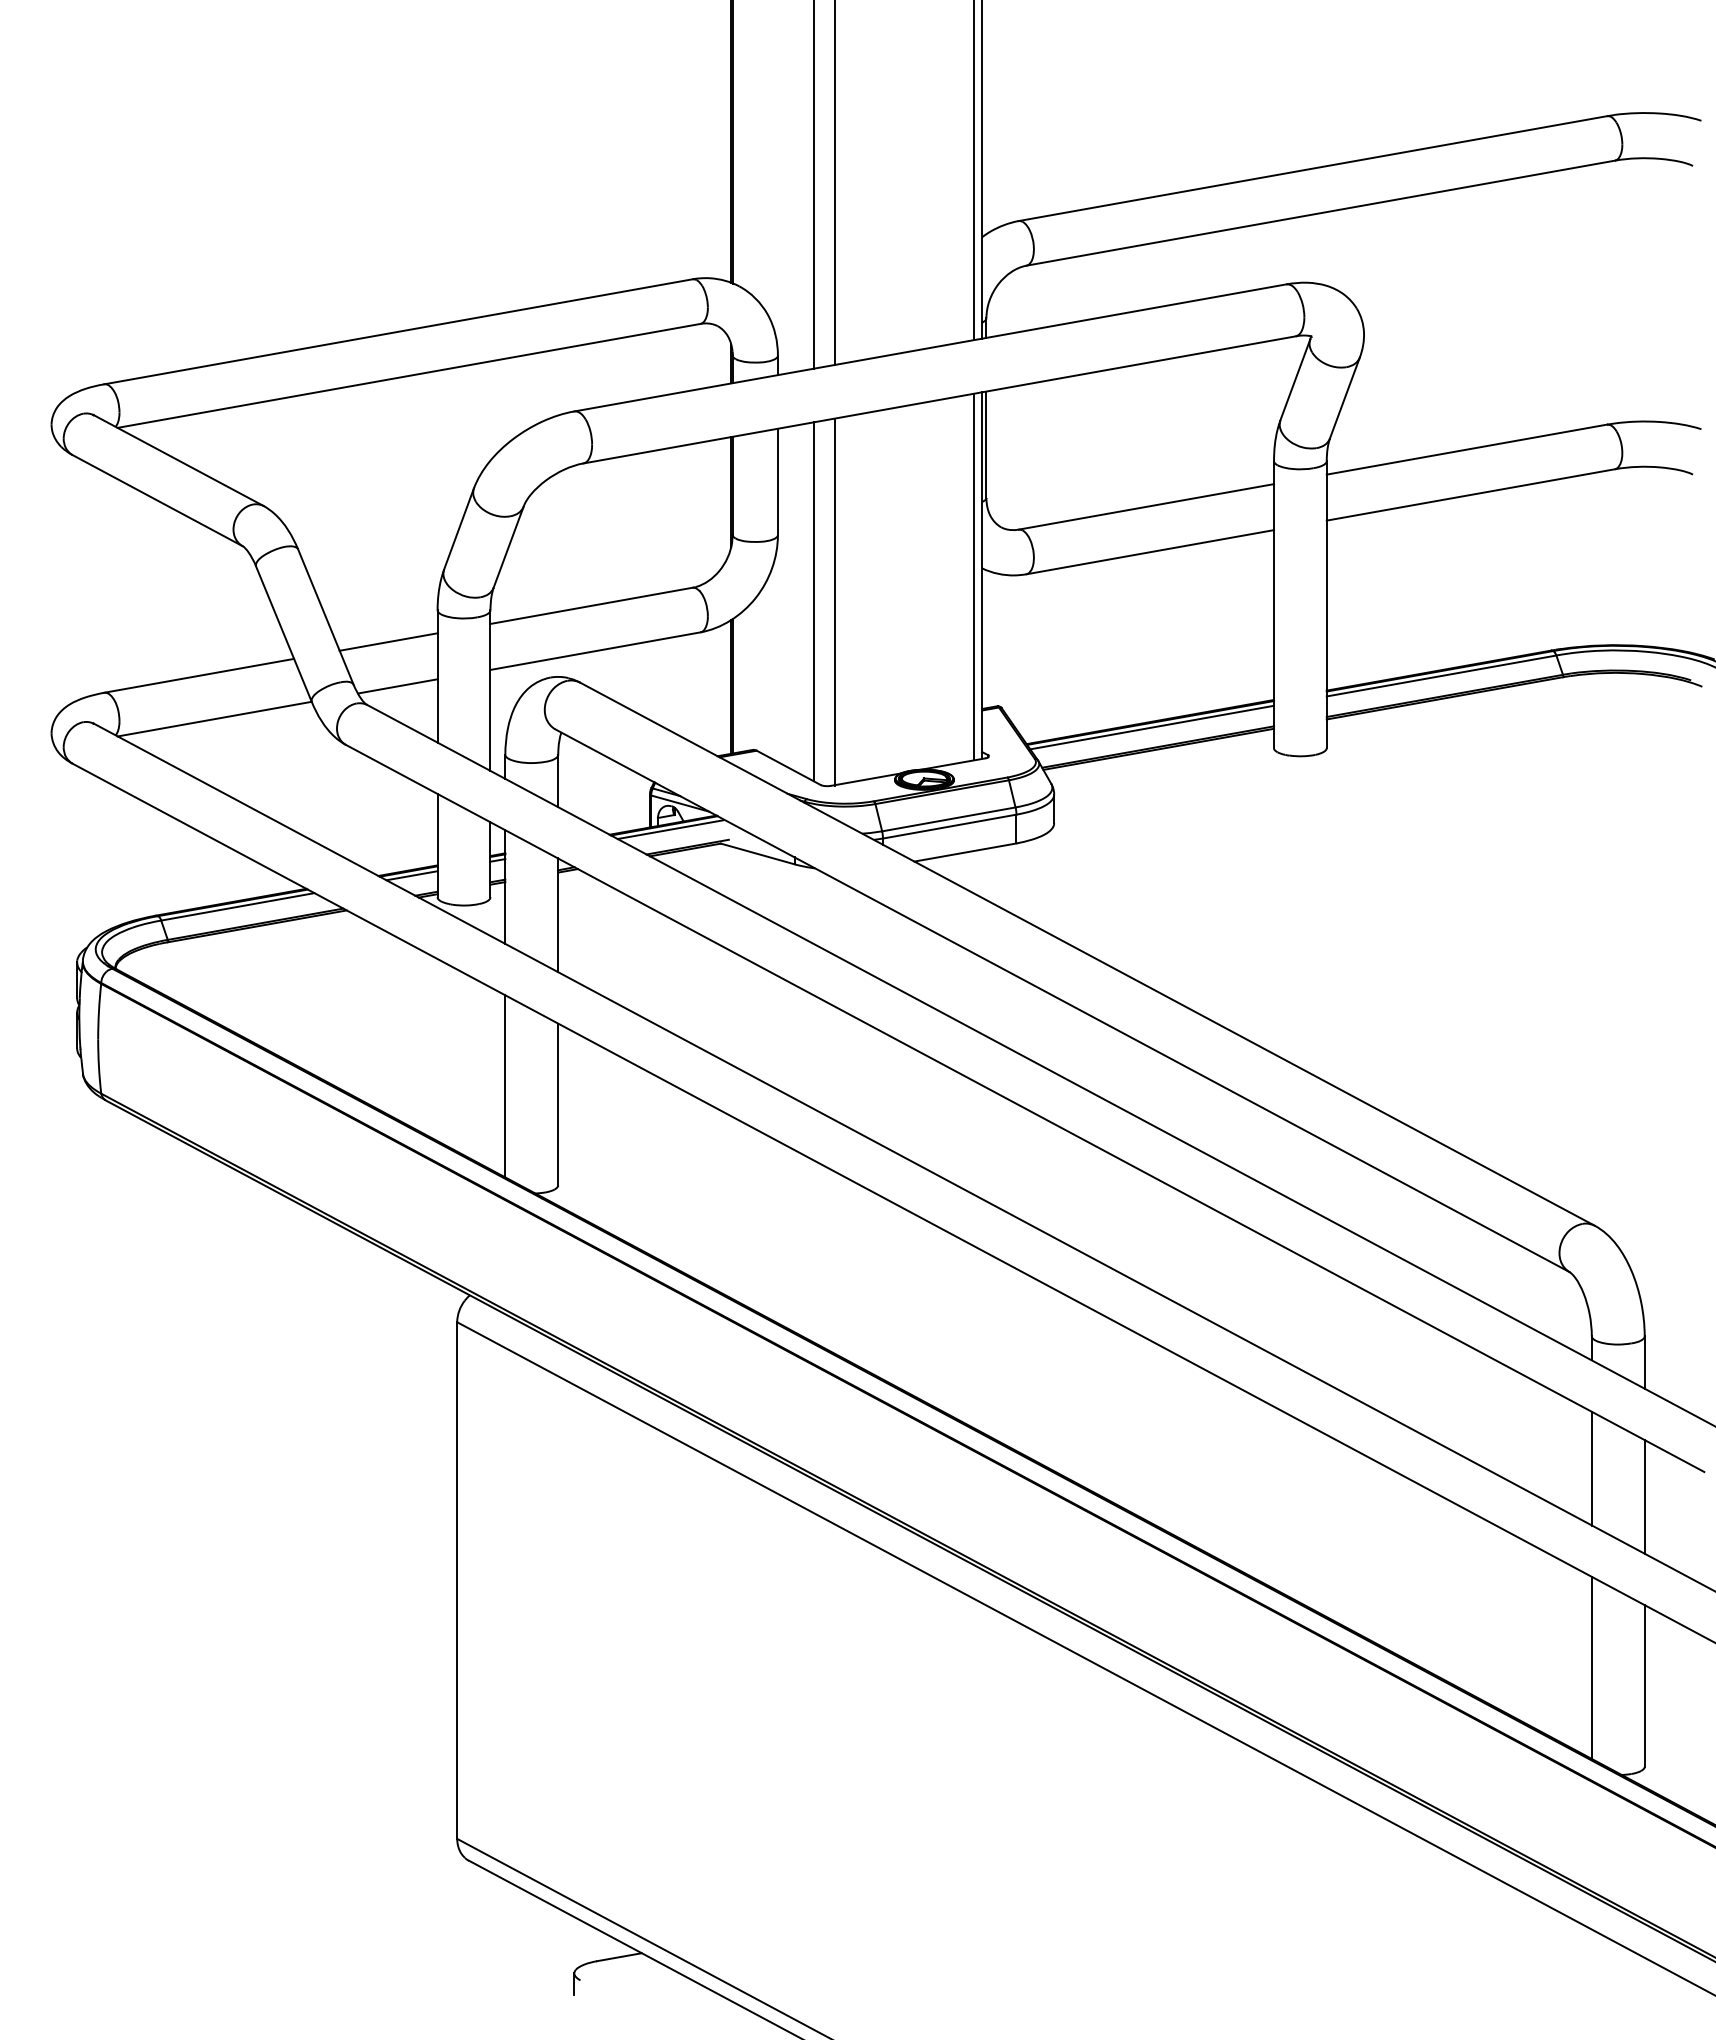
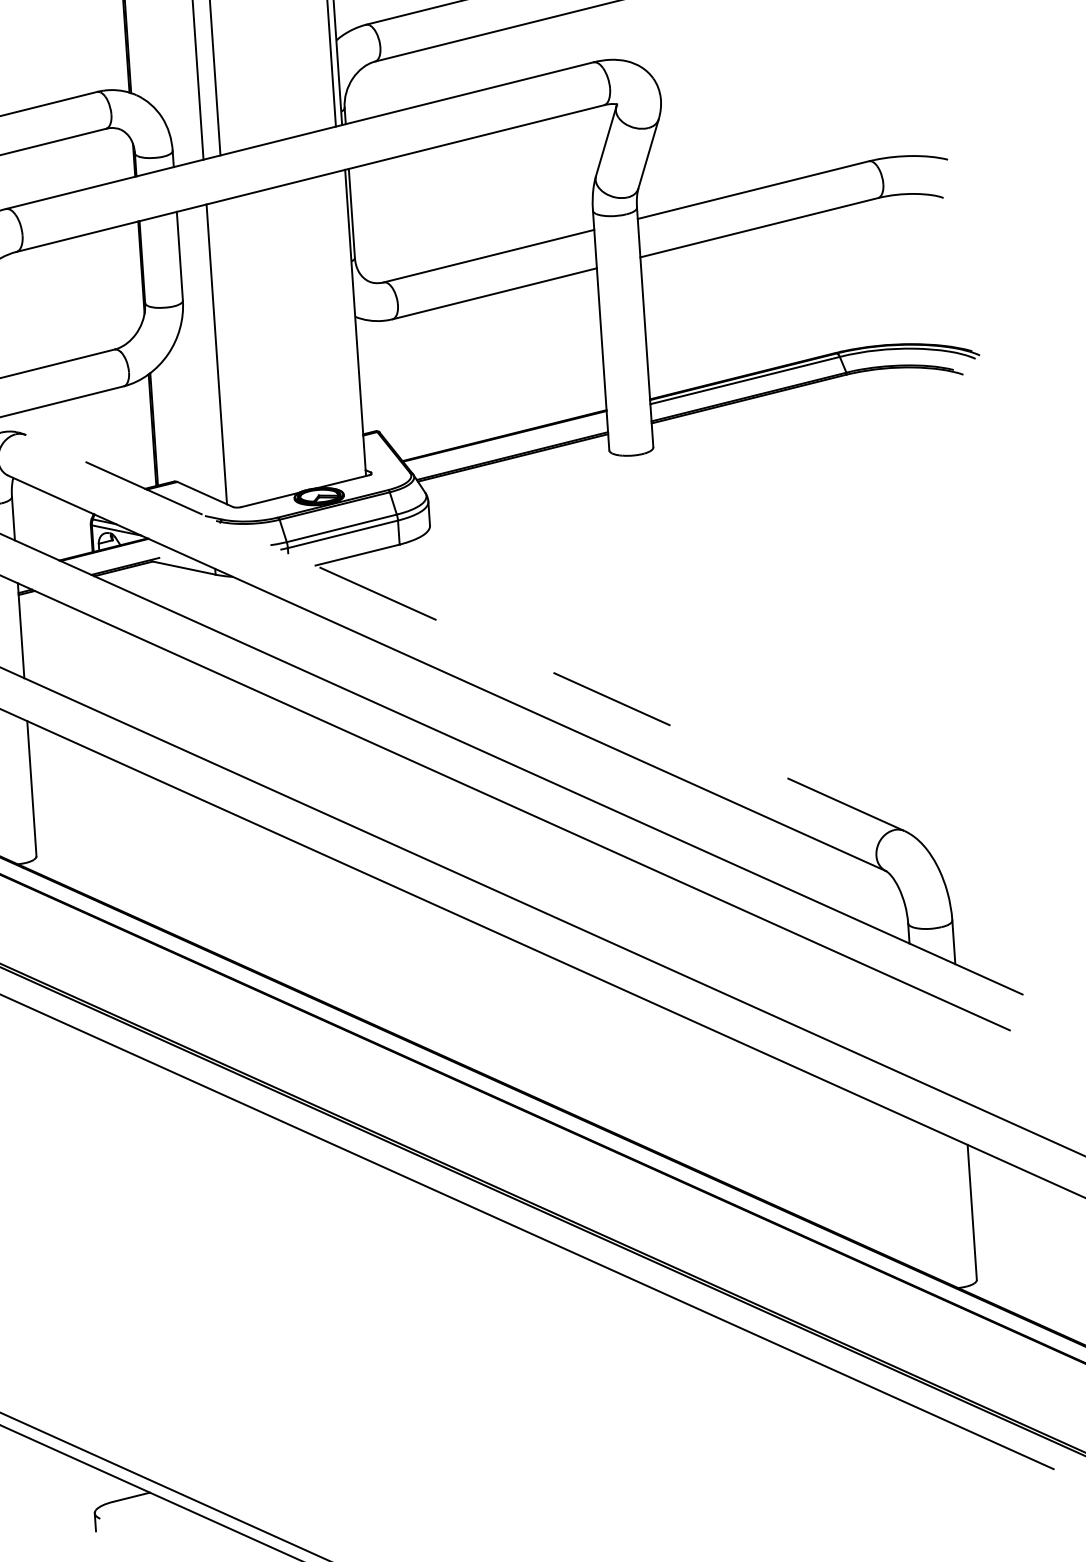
line: (974, 576) -> (349, 324), removed
line: (834, 601) -> (233, 352), removed
line: (1152, 727) -> (506, 440), removed
line: (670, 829) -> (109, 552), removed
line: (1087, 954) -> (465, 633), solid -> dashed
line: (1591, 1468) -> (915, 1033), removed
line: (1644, 1496) -> (961, 1054), removed
line: (1591, 1667) -> (926, 1200), removed

